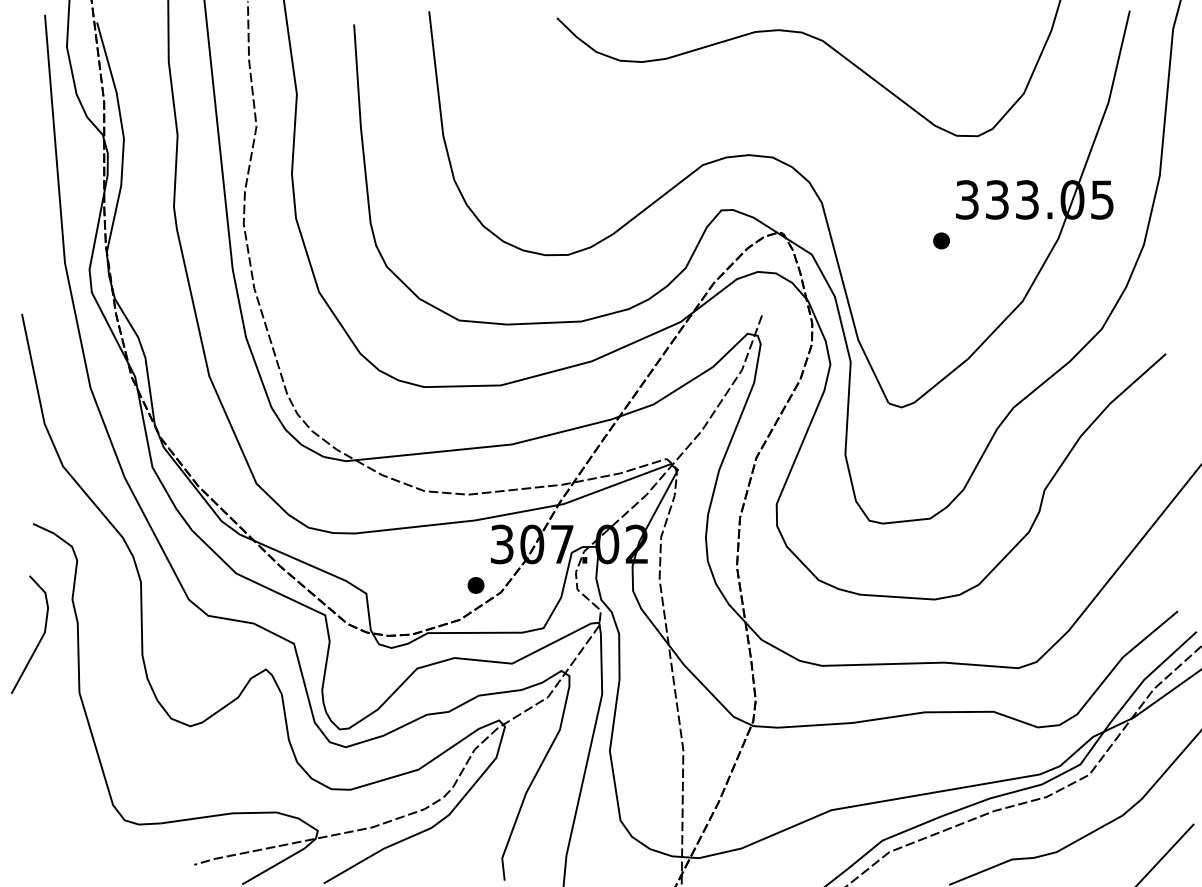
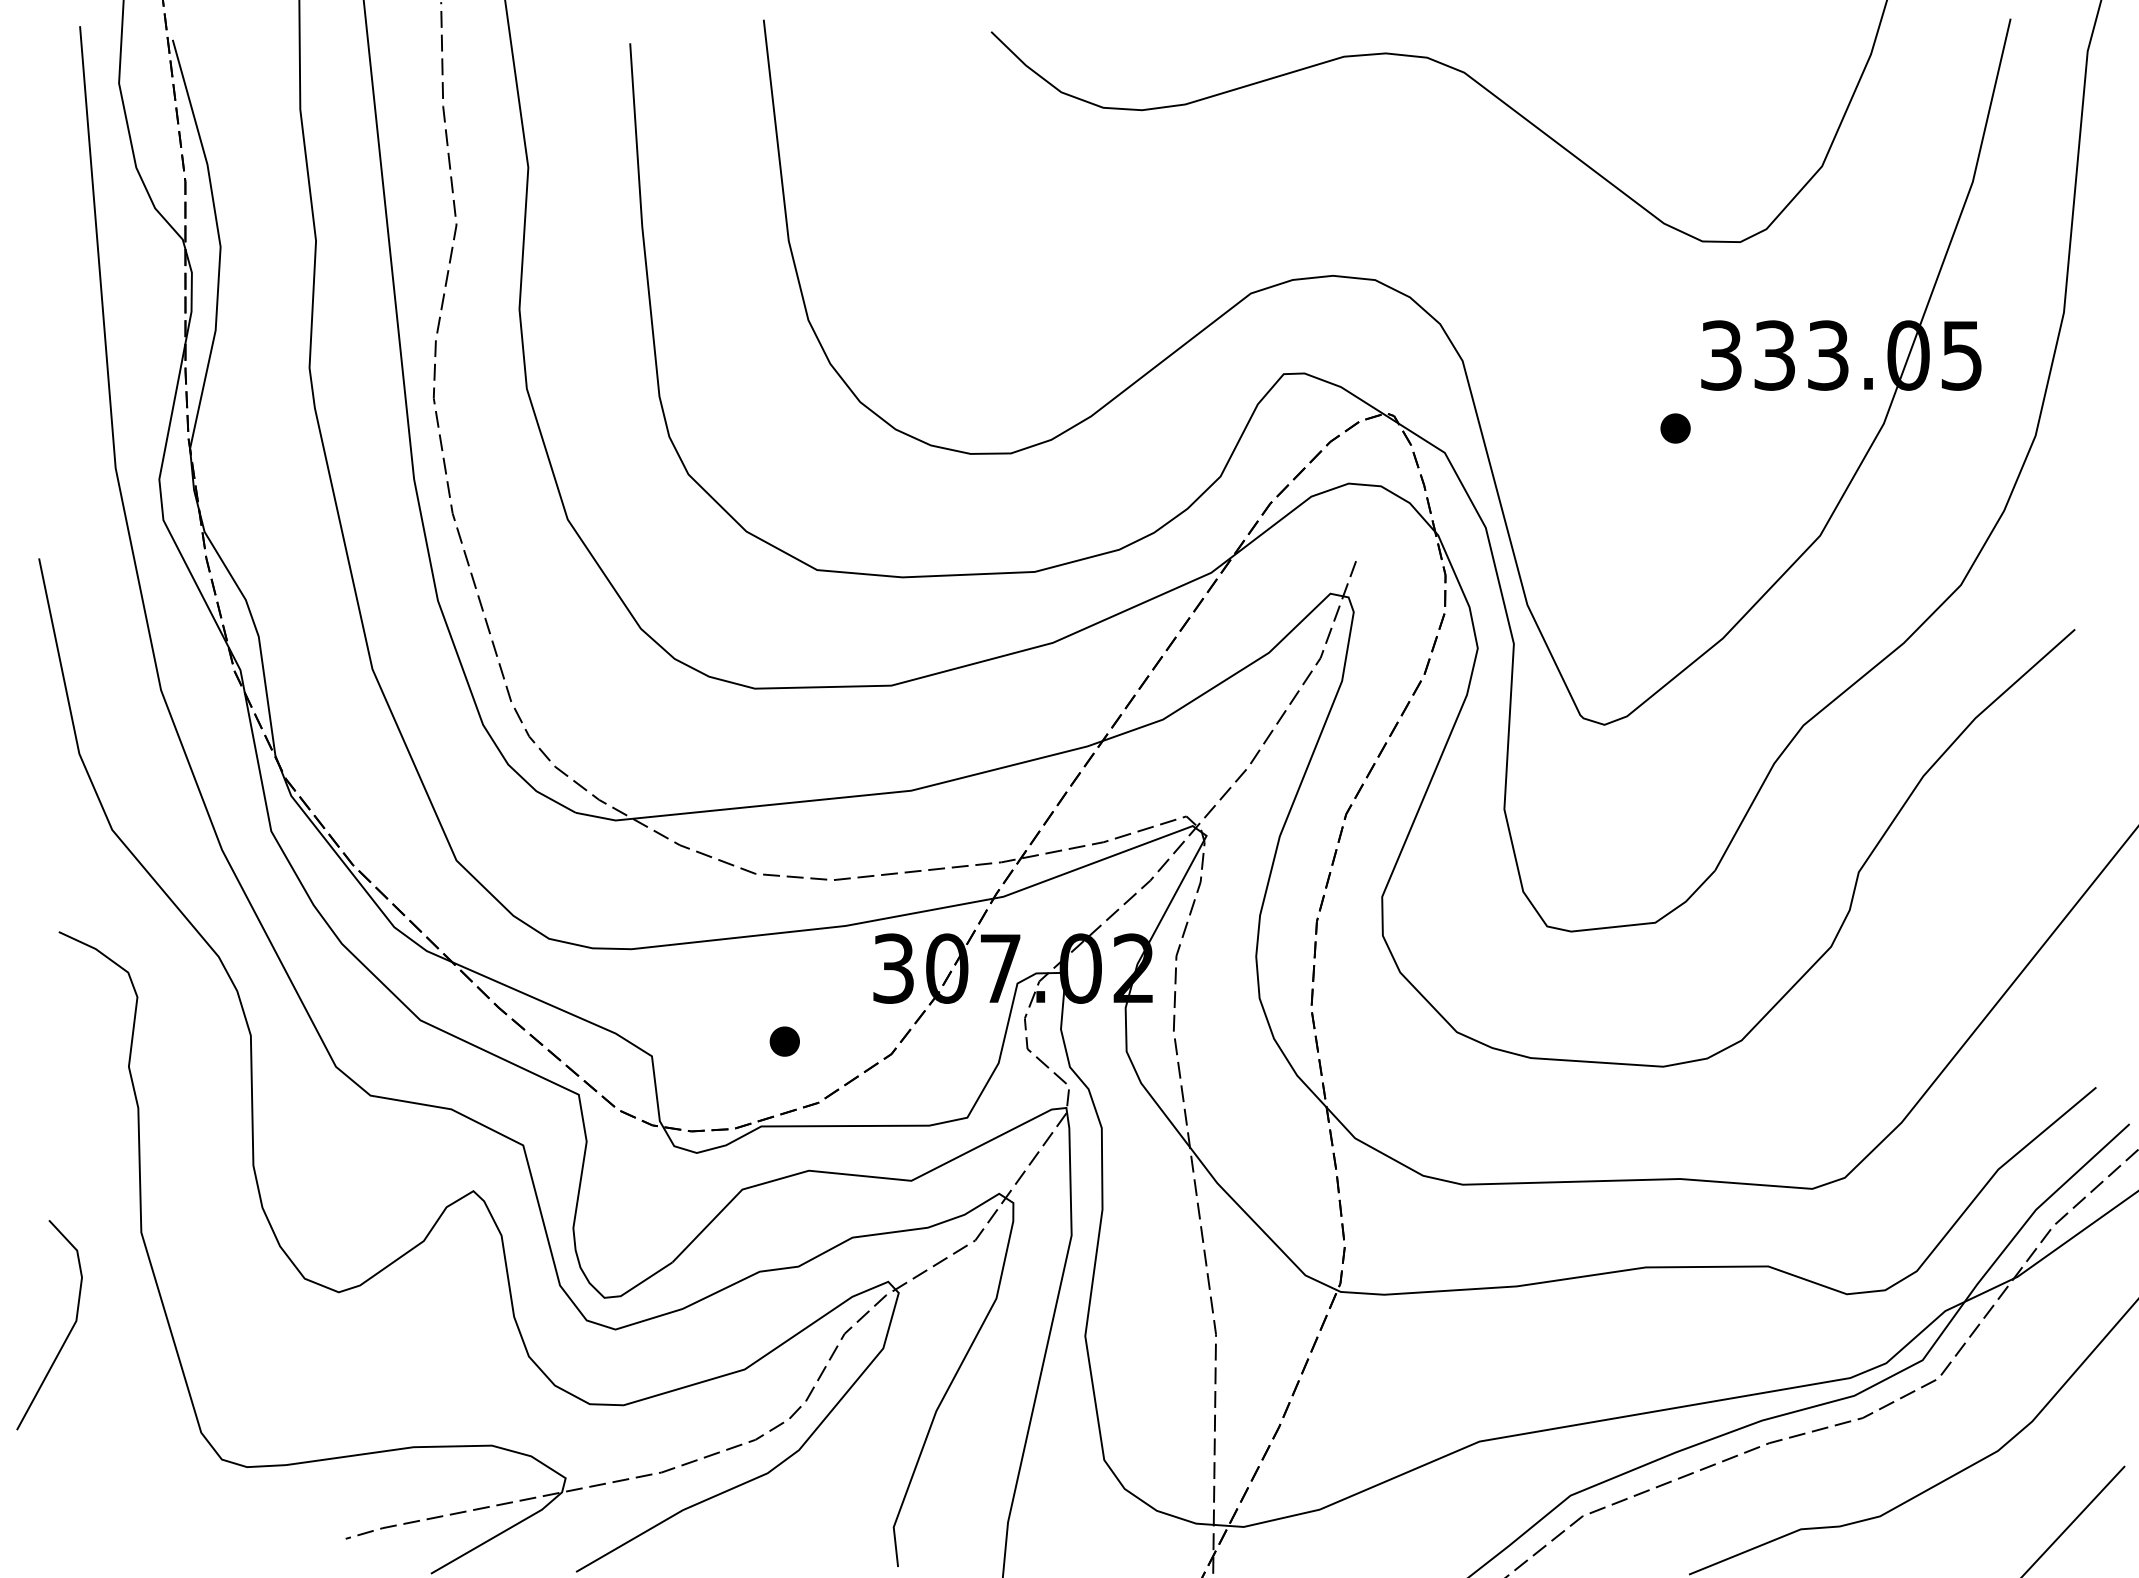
part: (475, 585) -> (783, 1041), moved
line: (39, 640) -> (66, 1335), moved

